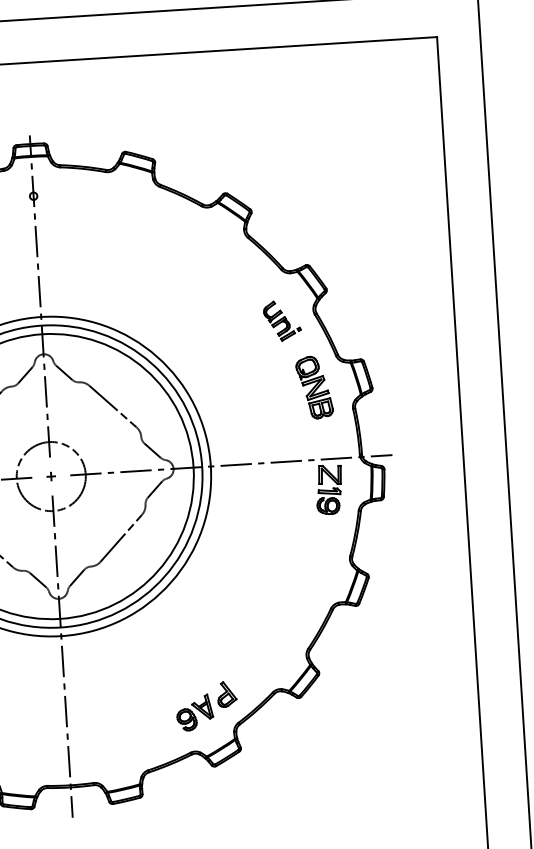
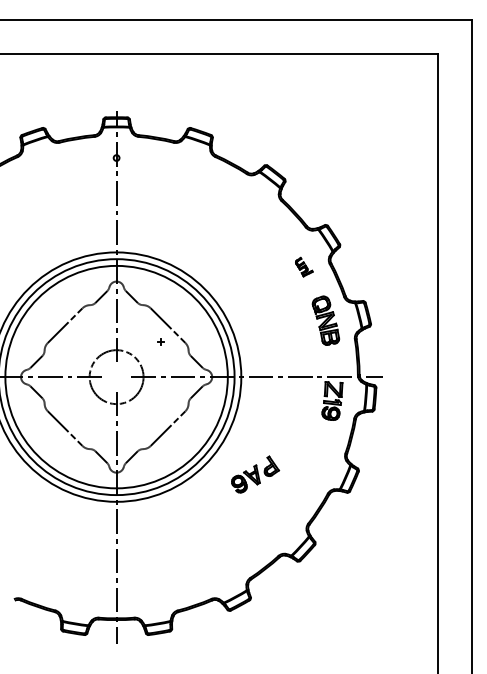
part: (282, 319) -> (304, 266), size x0.6
part: (51, 475) -> (160, 341), moved
part: (206, 706) -> (255, 474), moved

